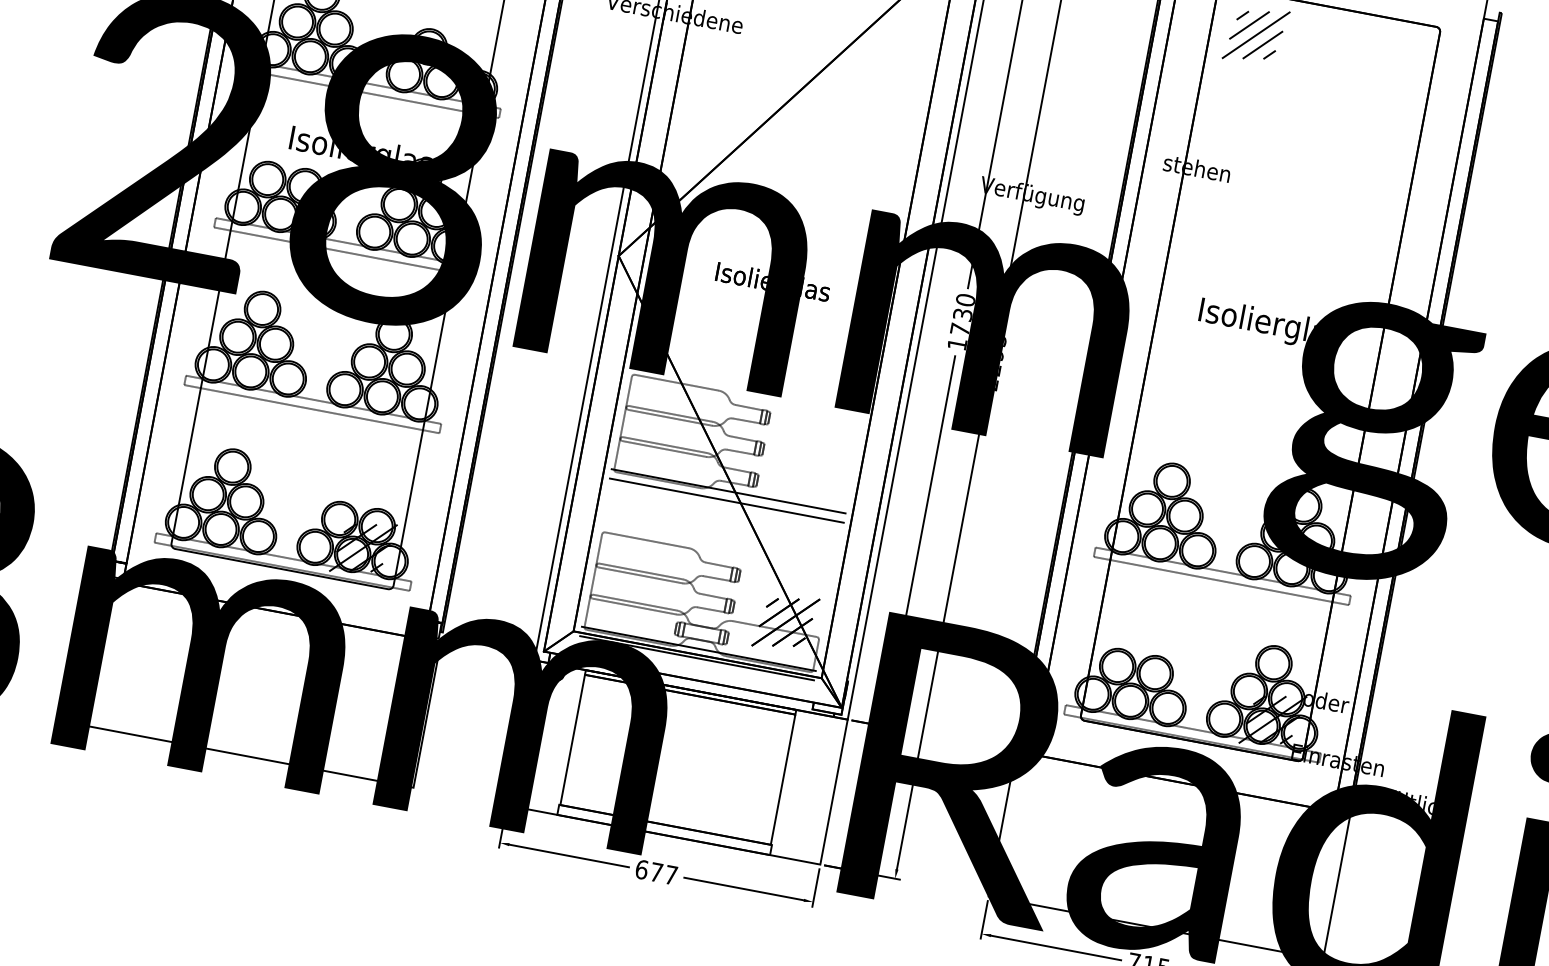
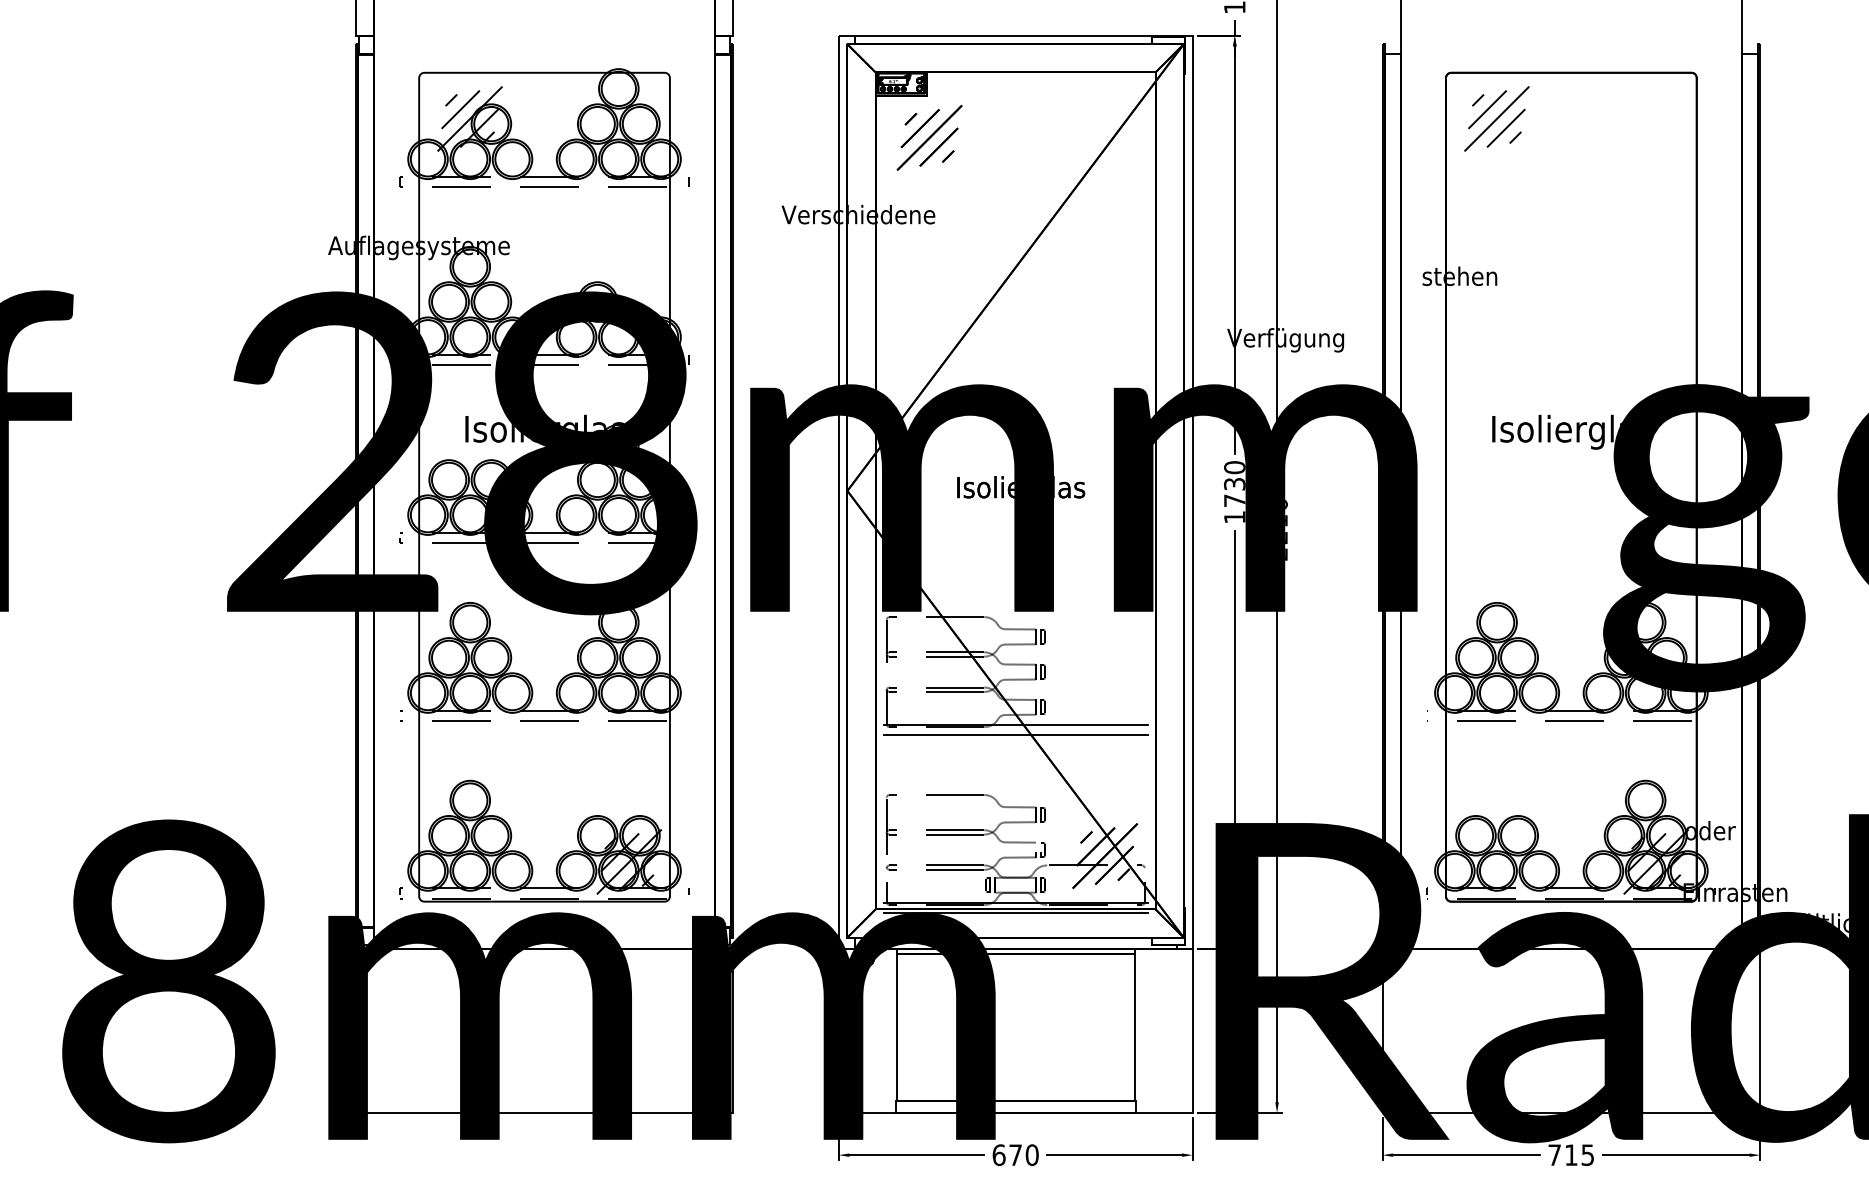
text: (1003, 350) -> (1286, 514), 2295 -> 2210
text: (670, 875) -> (1031, 1155), 677 -> 670

